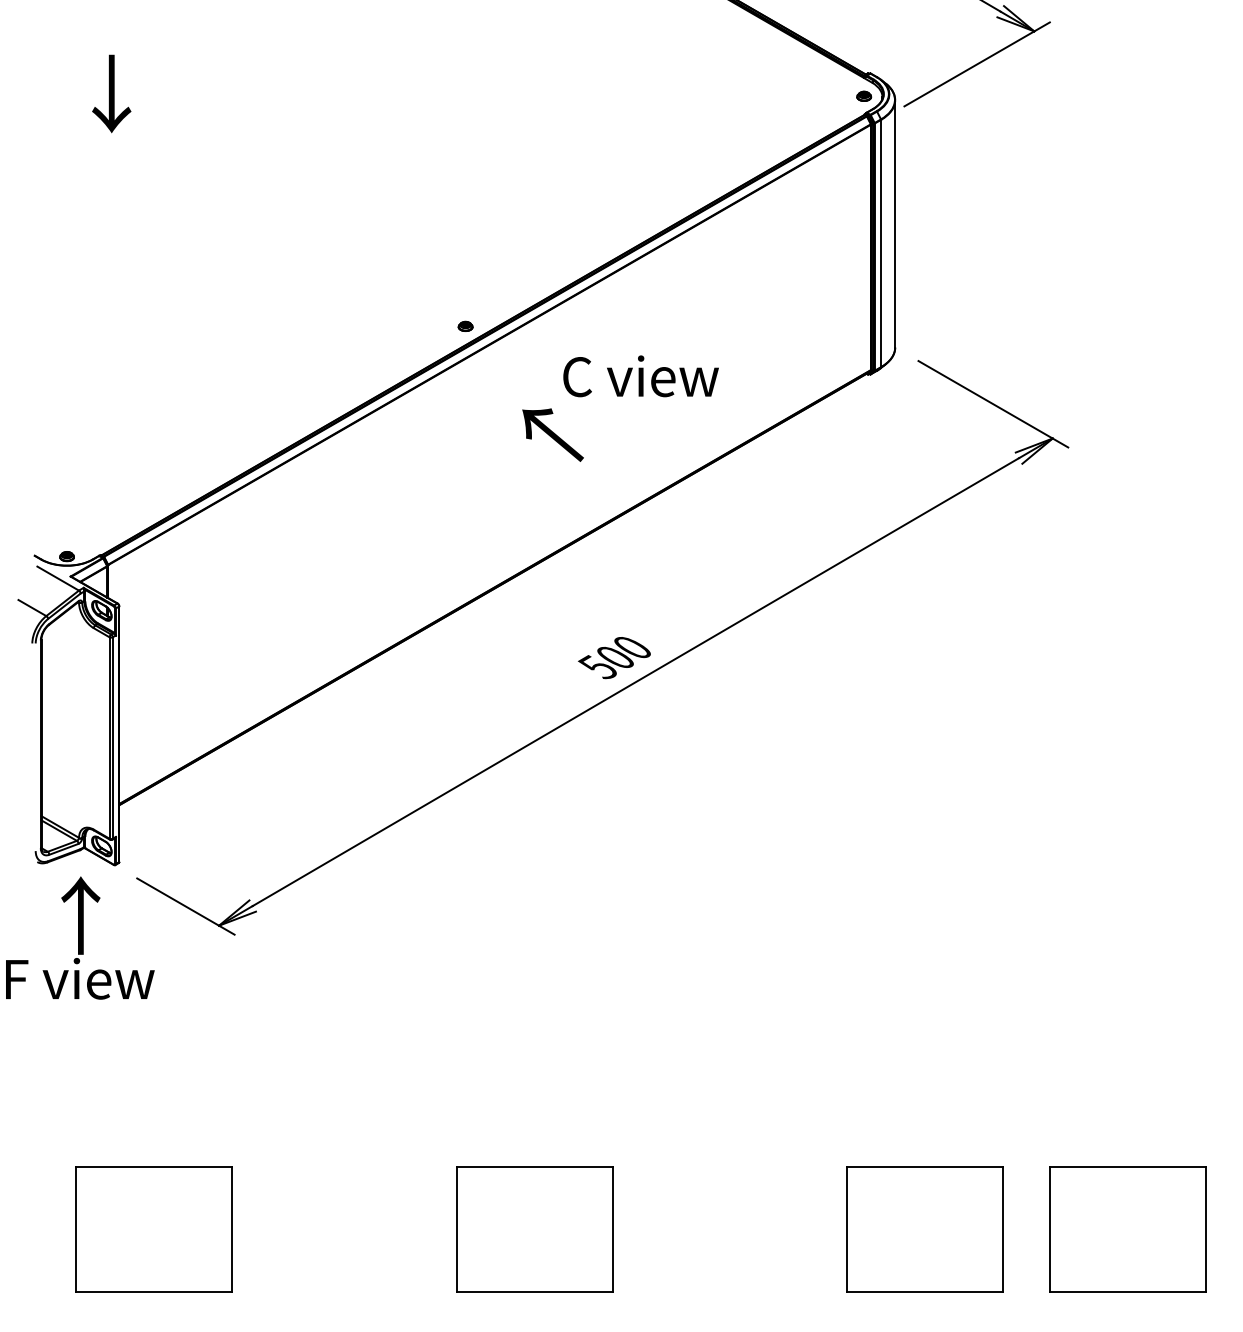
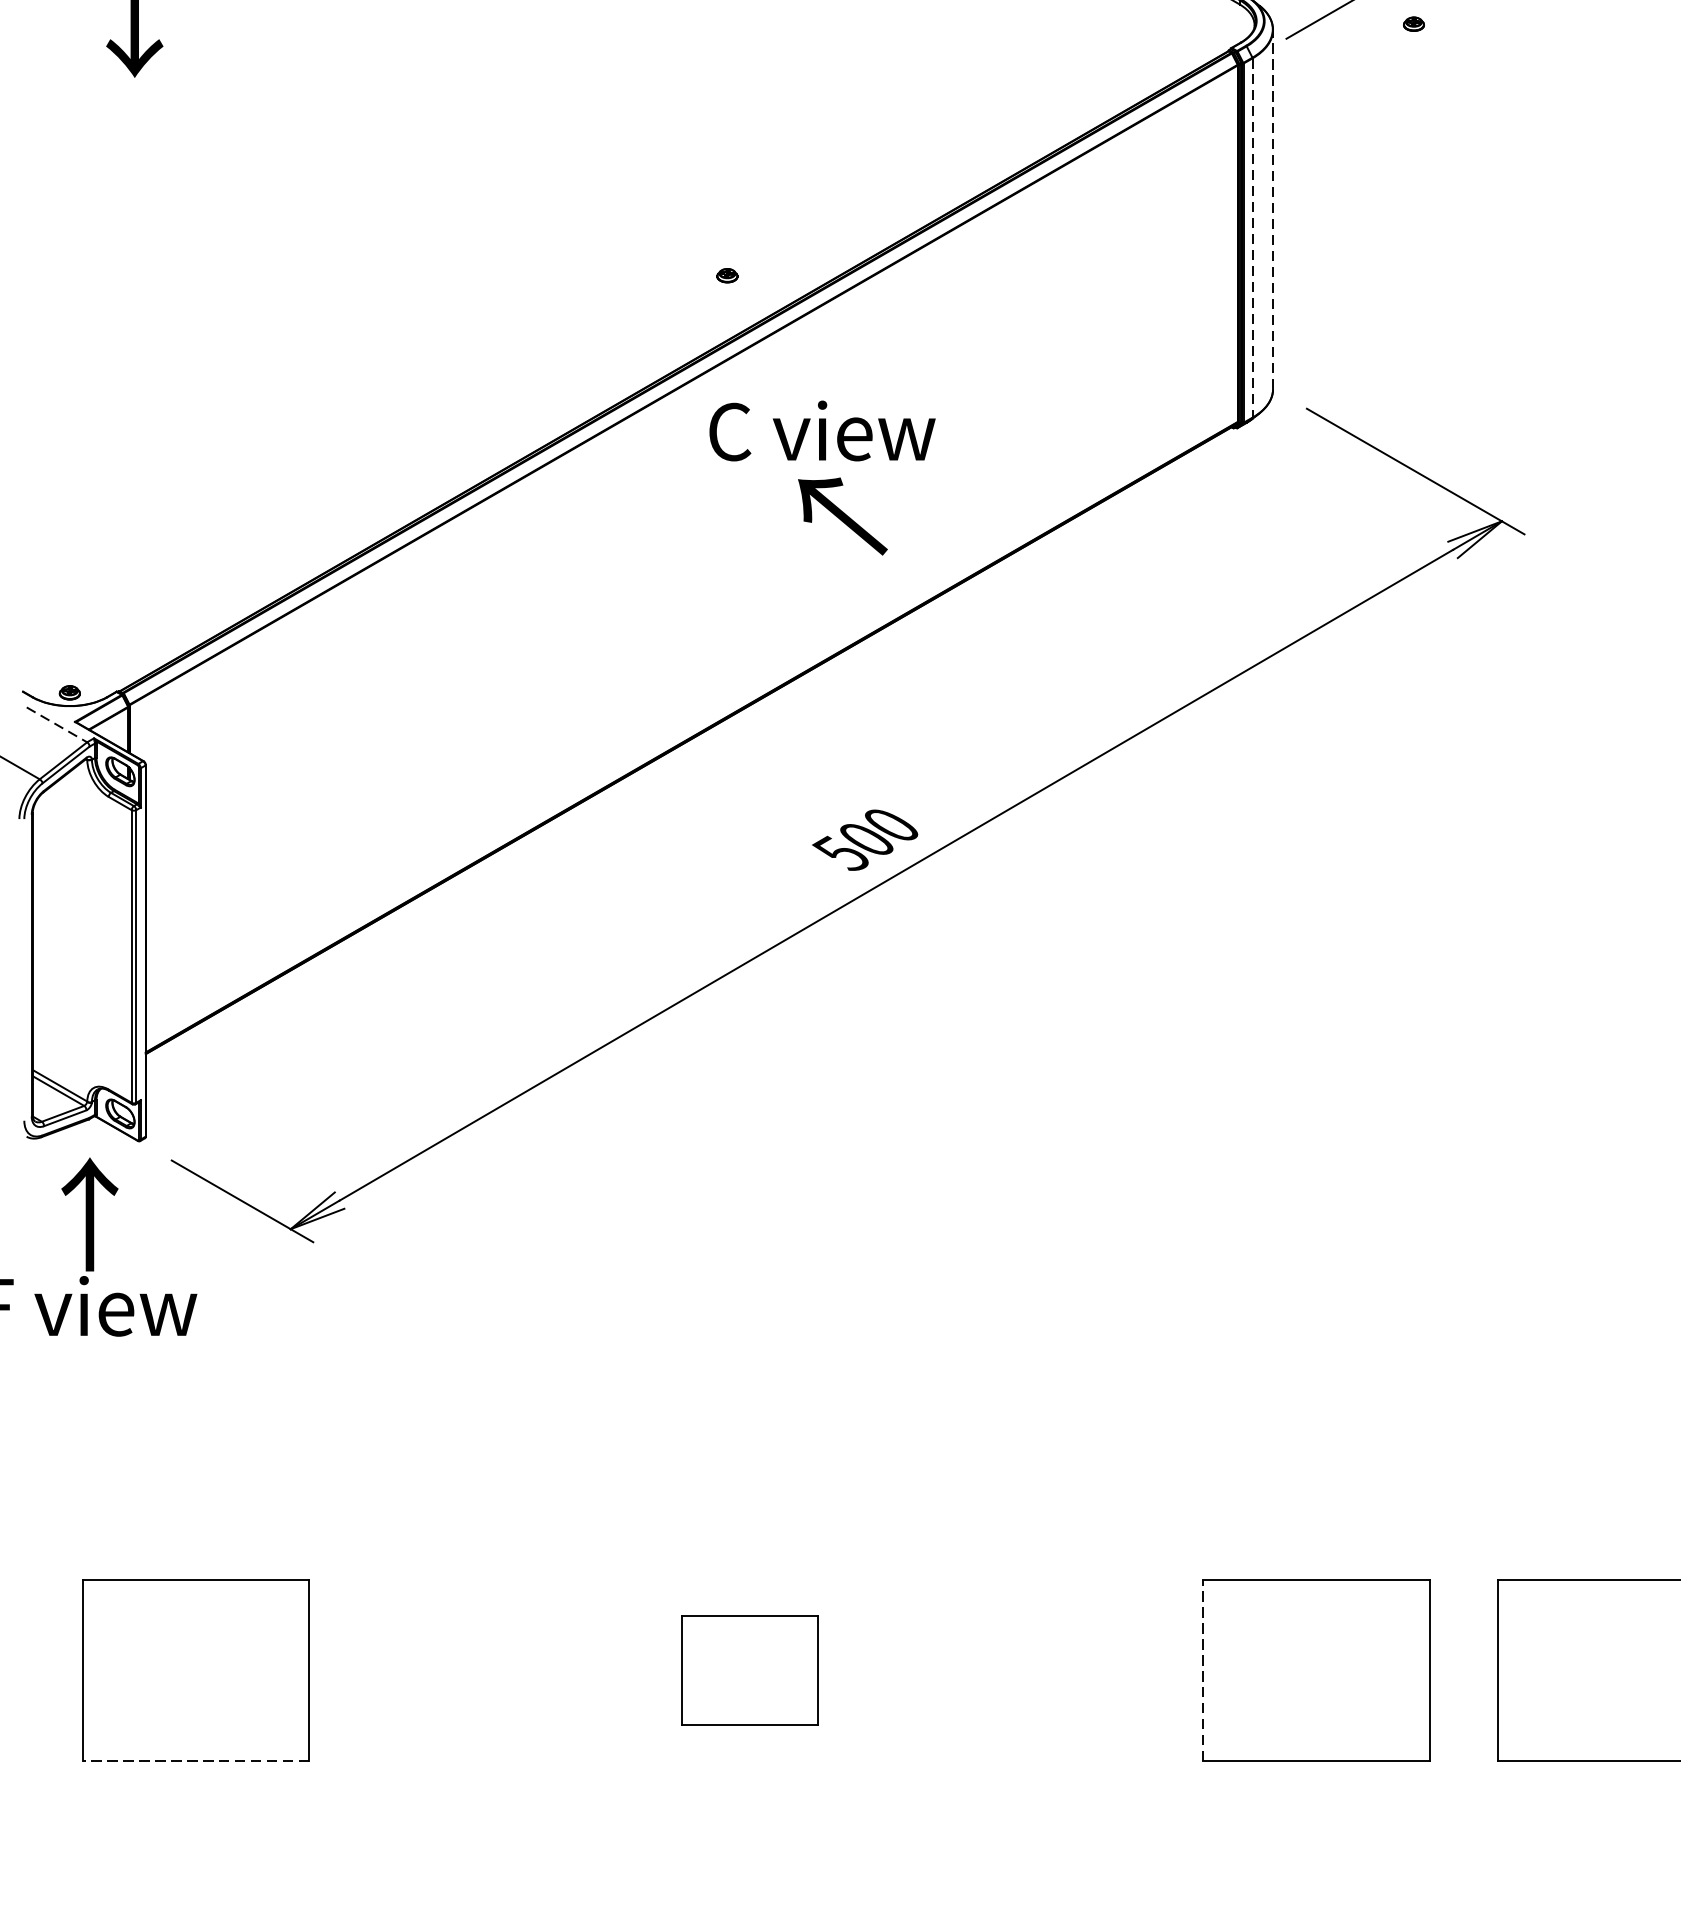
part: (864, 95) -> (1414, 22), moved
line: (895, 223) -> (1273, 208), solid -> dashed
line: (881, 243) -> (1253, 237), solid -> dashed
part: (465, 325) -> (727, 274), moved
text: (640, 376) -> (821, 431), moved
text: (552, 434) -> (841, 515), moved
line: (58, 578) -> (57, 724), solid -> dashed
part: (534, 1229) -> (749, 1670), size x0.6
line: (847, 1229) -> (1203, 1670), solid -> dashed
line: (153, 1292) -> (195, 1762), solid -> dashed

